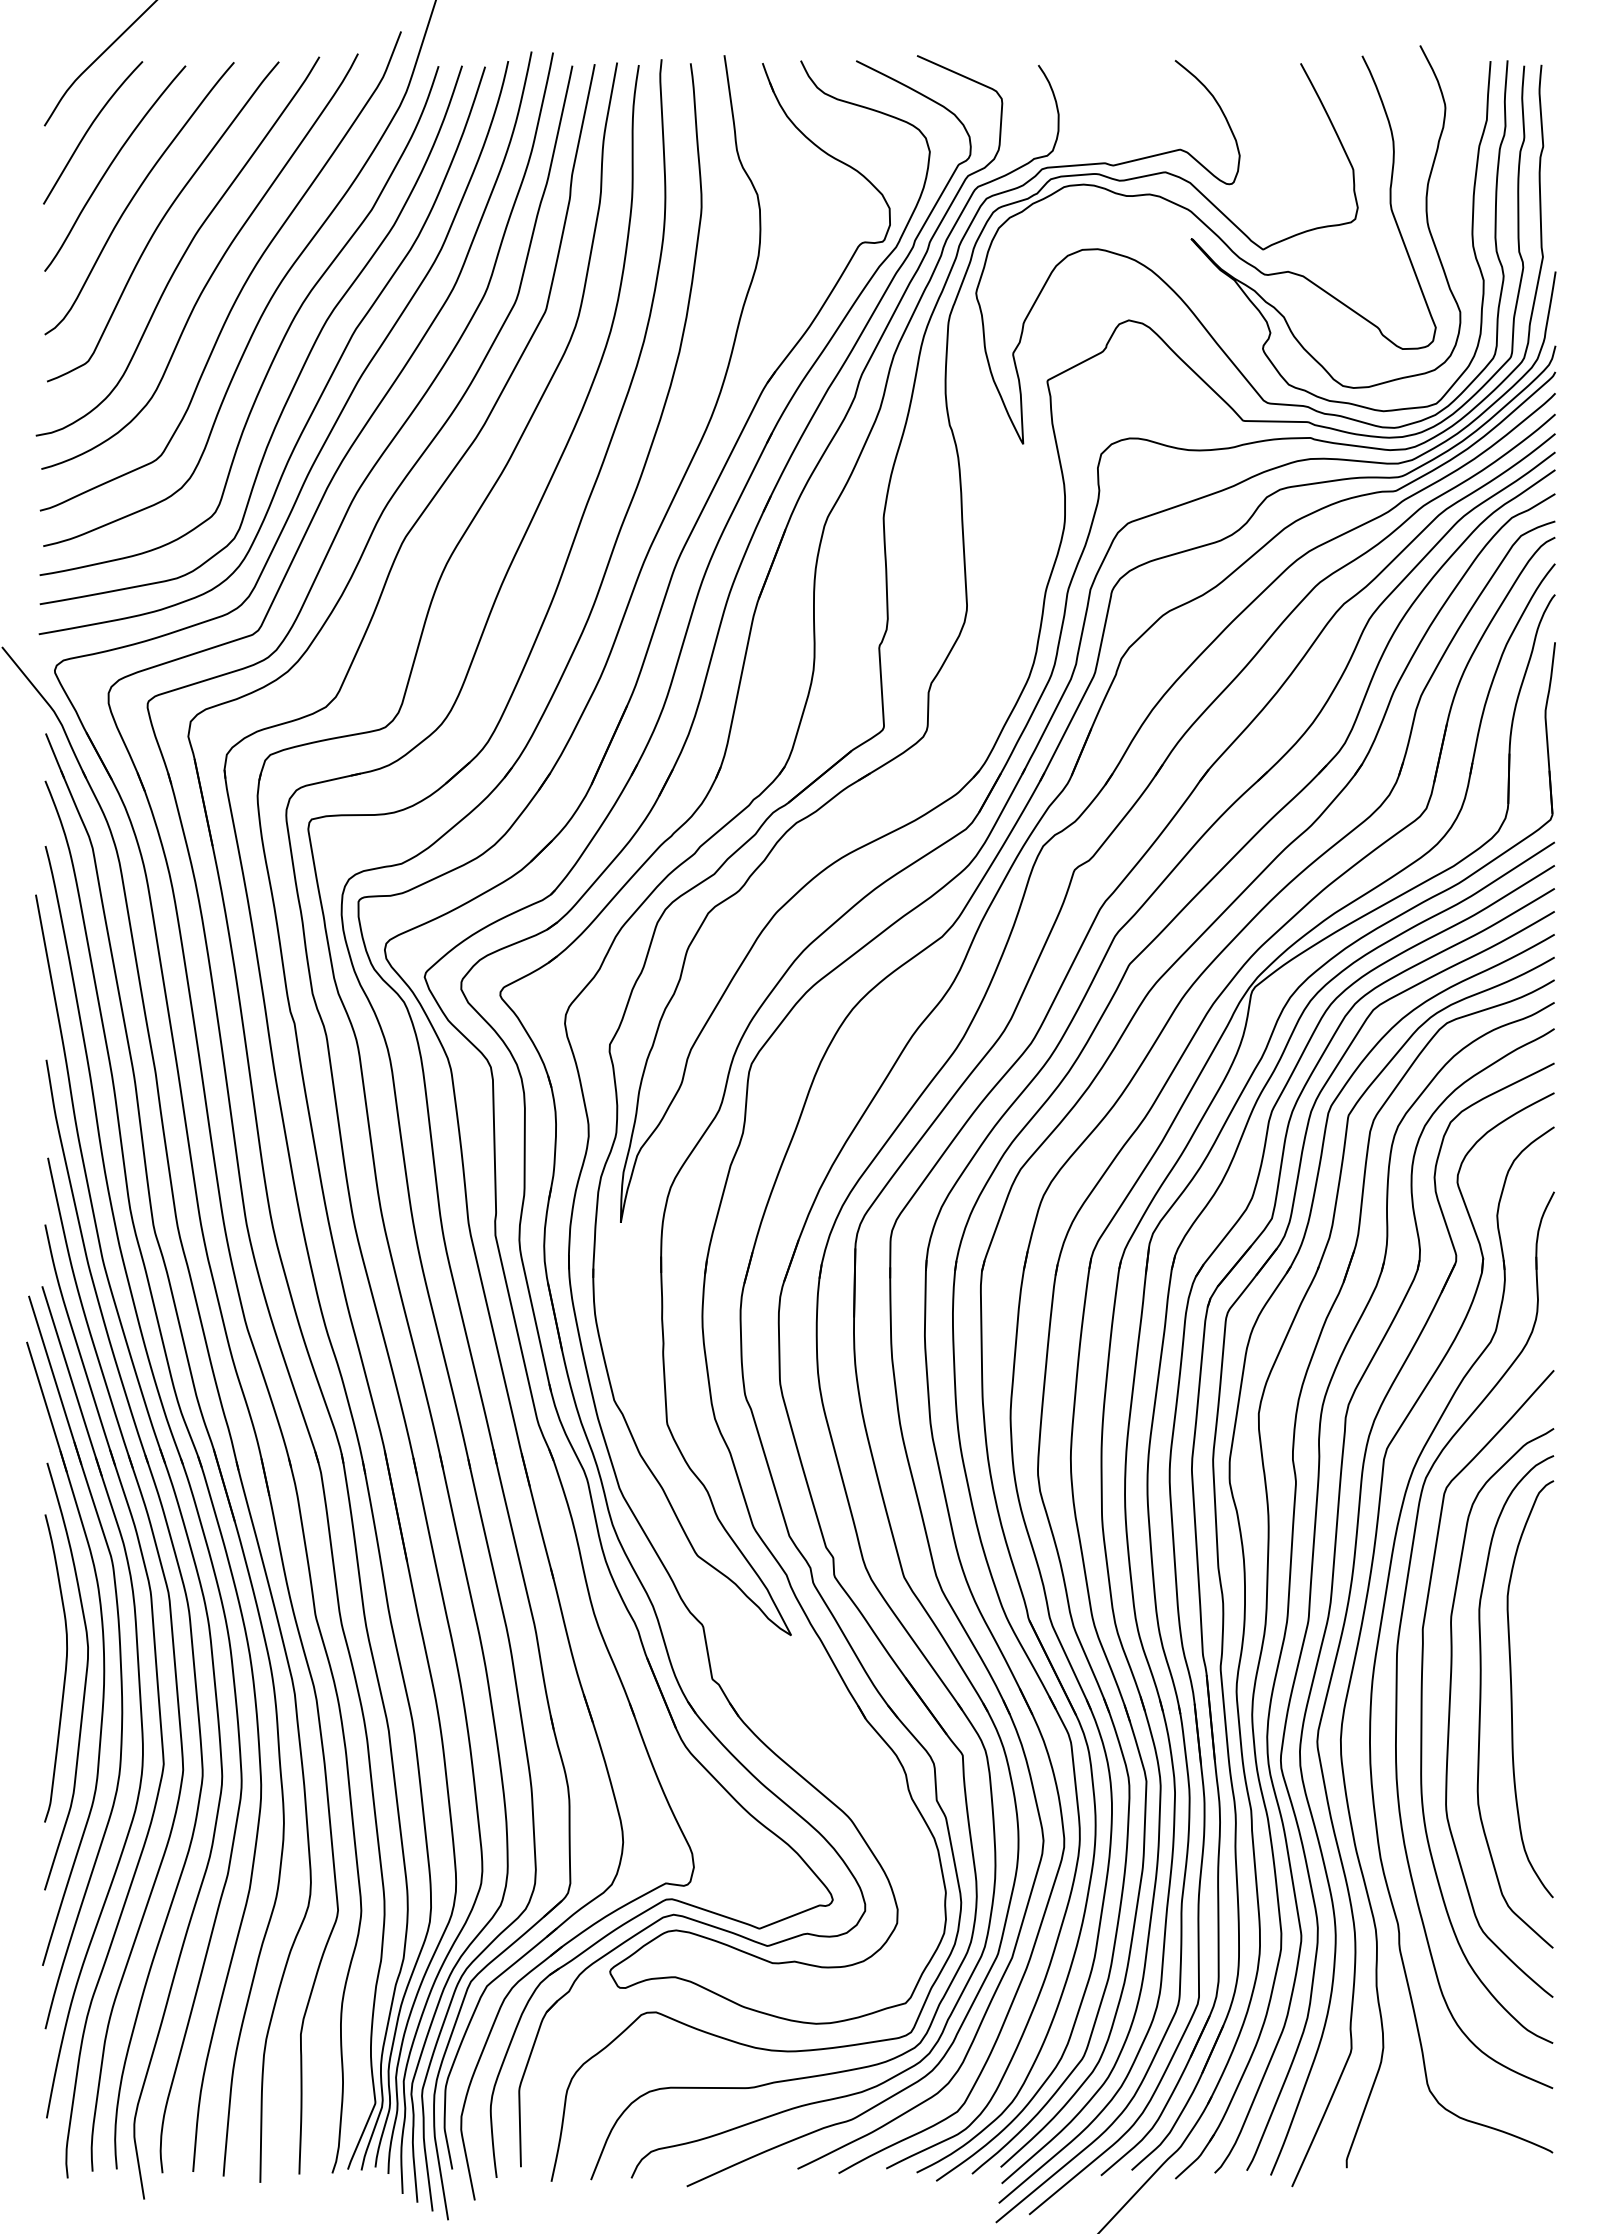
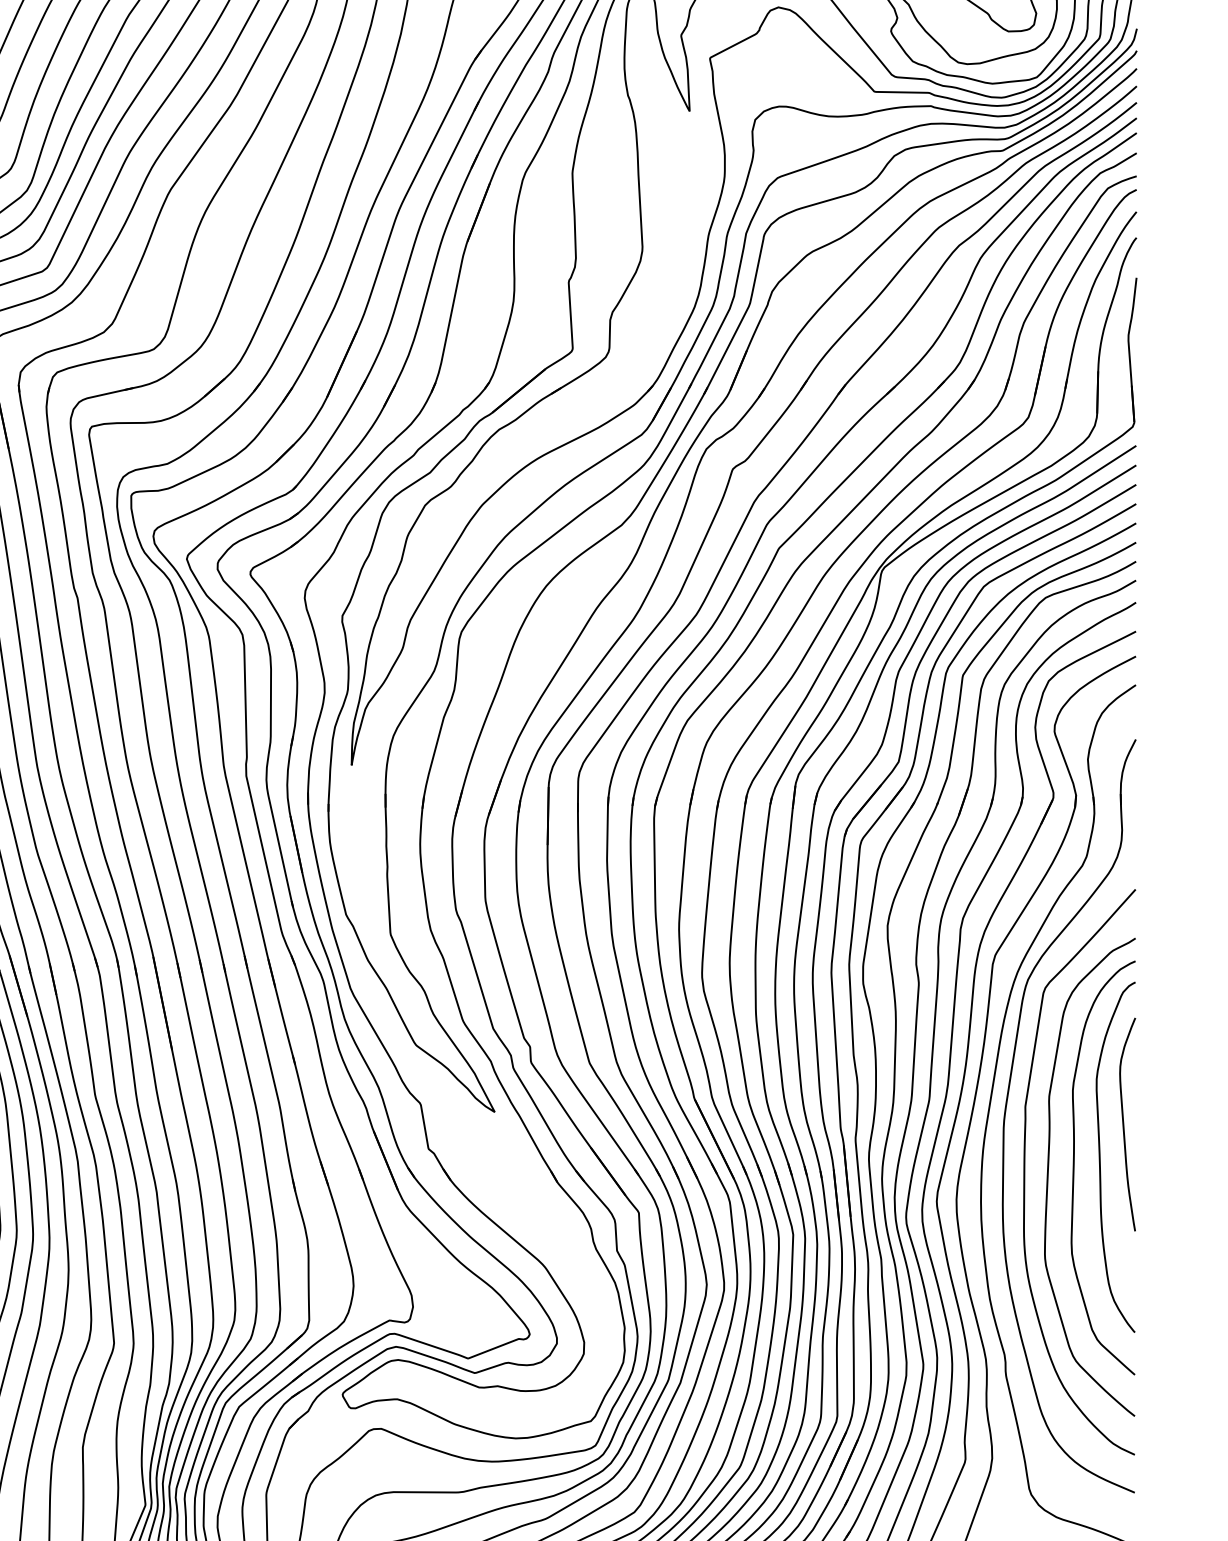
curve: (1540, 1650) -> (1124, 1124), added

